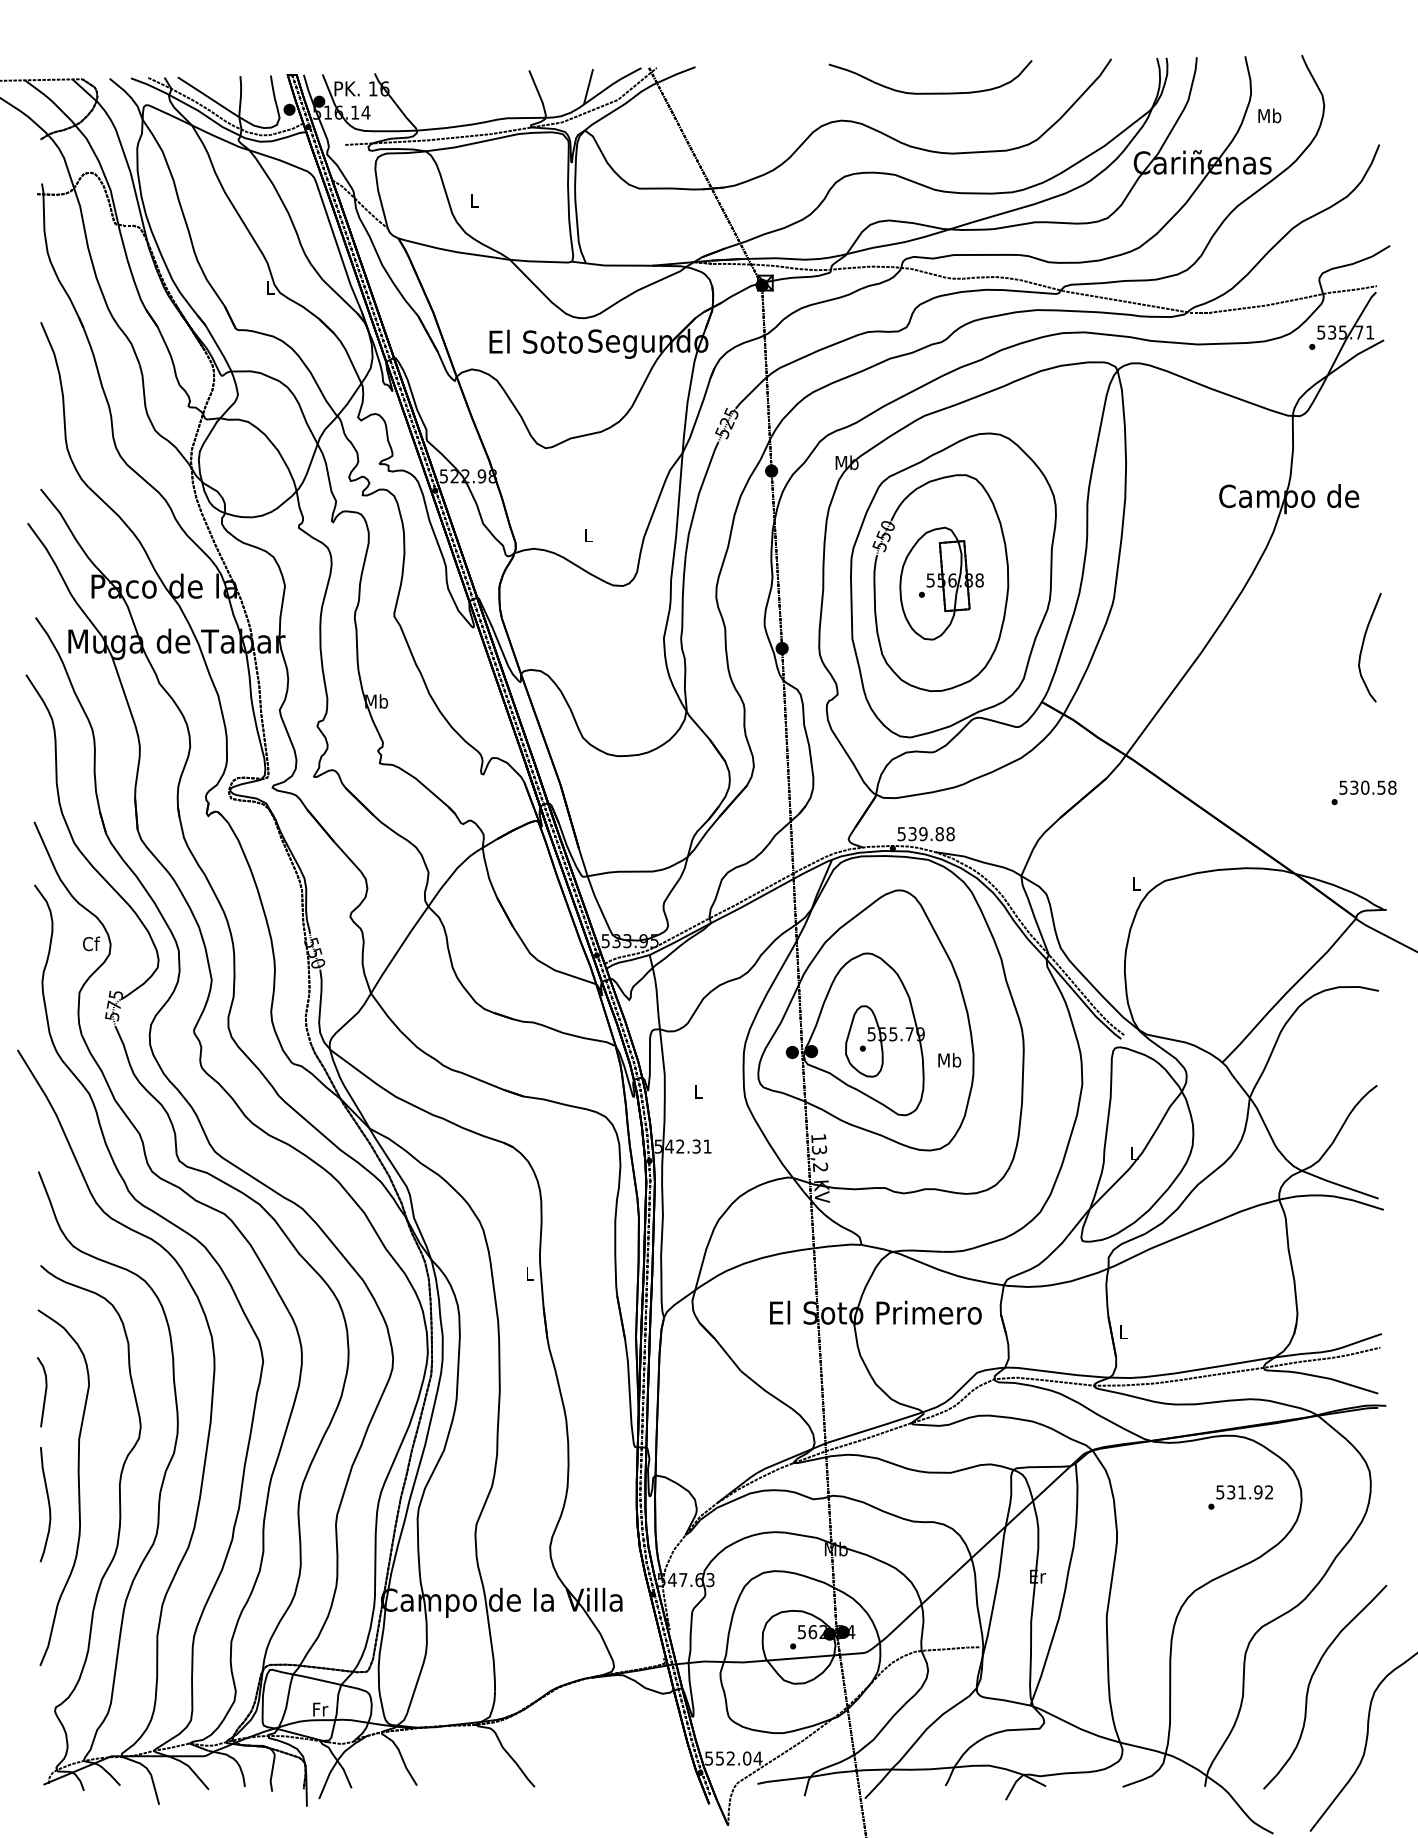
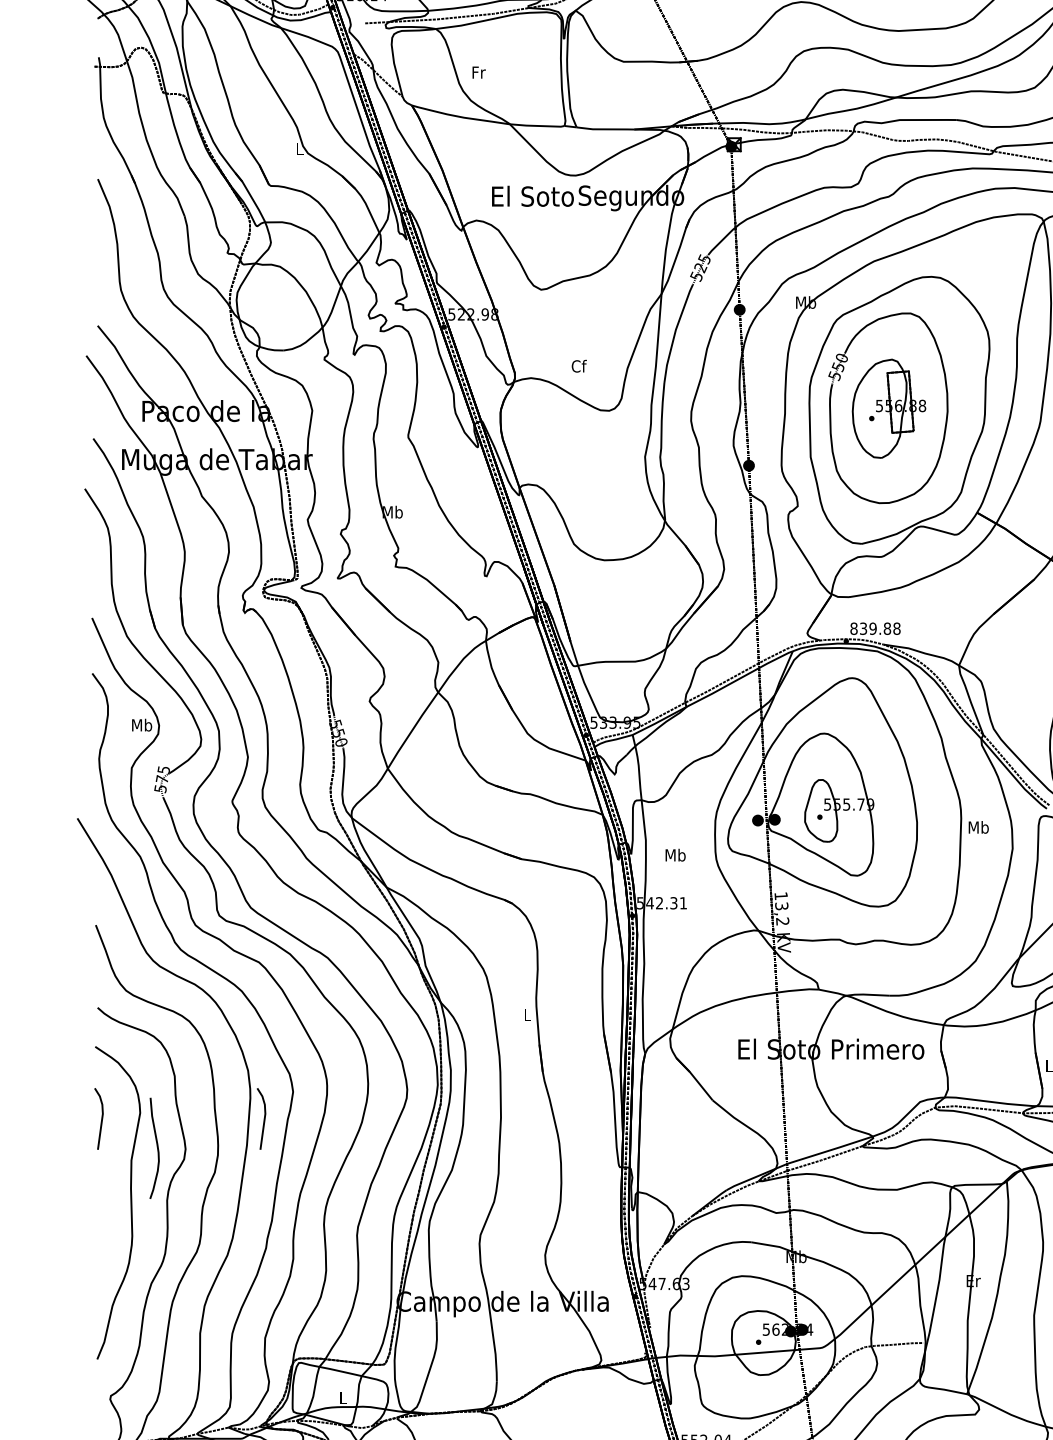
text: (474, 200) -> (478, 72), L -> Fr
text: (588, 535) -> (578, 366), L -> Cf
text: (901, 834) -> (853, 629), 539.88 -> 839.88
text: (90, 943) -> (141, 724), Cf -> Mb
text: (949, 1060) -> (978, 827), moved
text: (698, 1091) -> (675, 854), L -> Mb
line: (229, 1392) -> (263, 1119), added
curve: (48, 1504) -> (157, 1148), moved
text: (320, 1709) -> (343, 1397), Fr -> L

